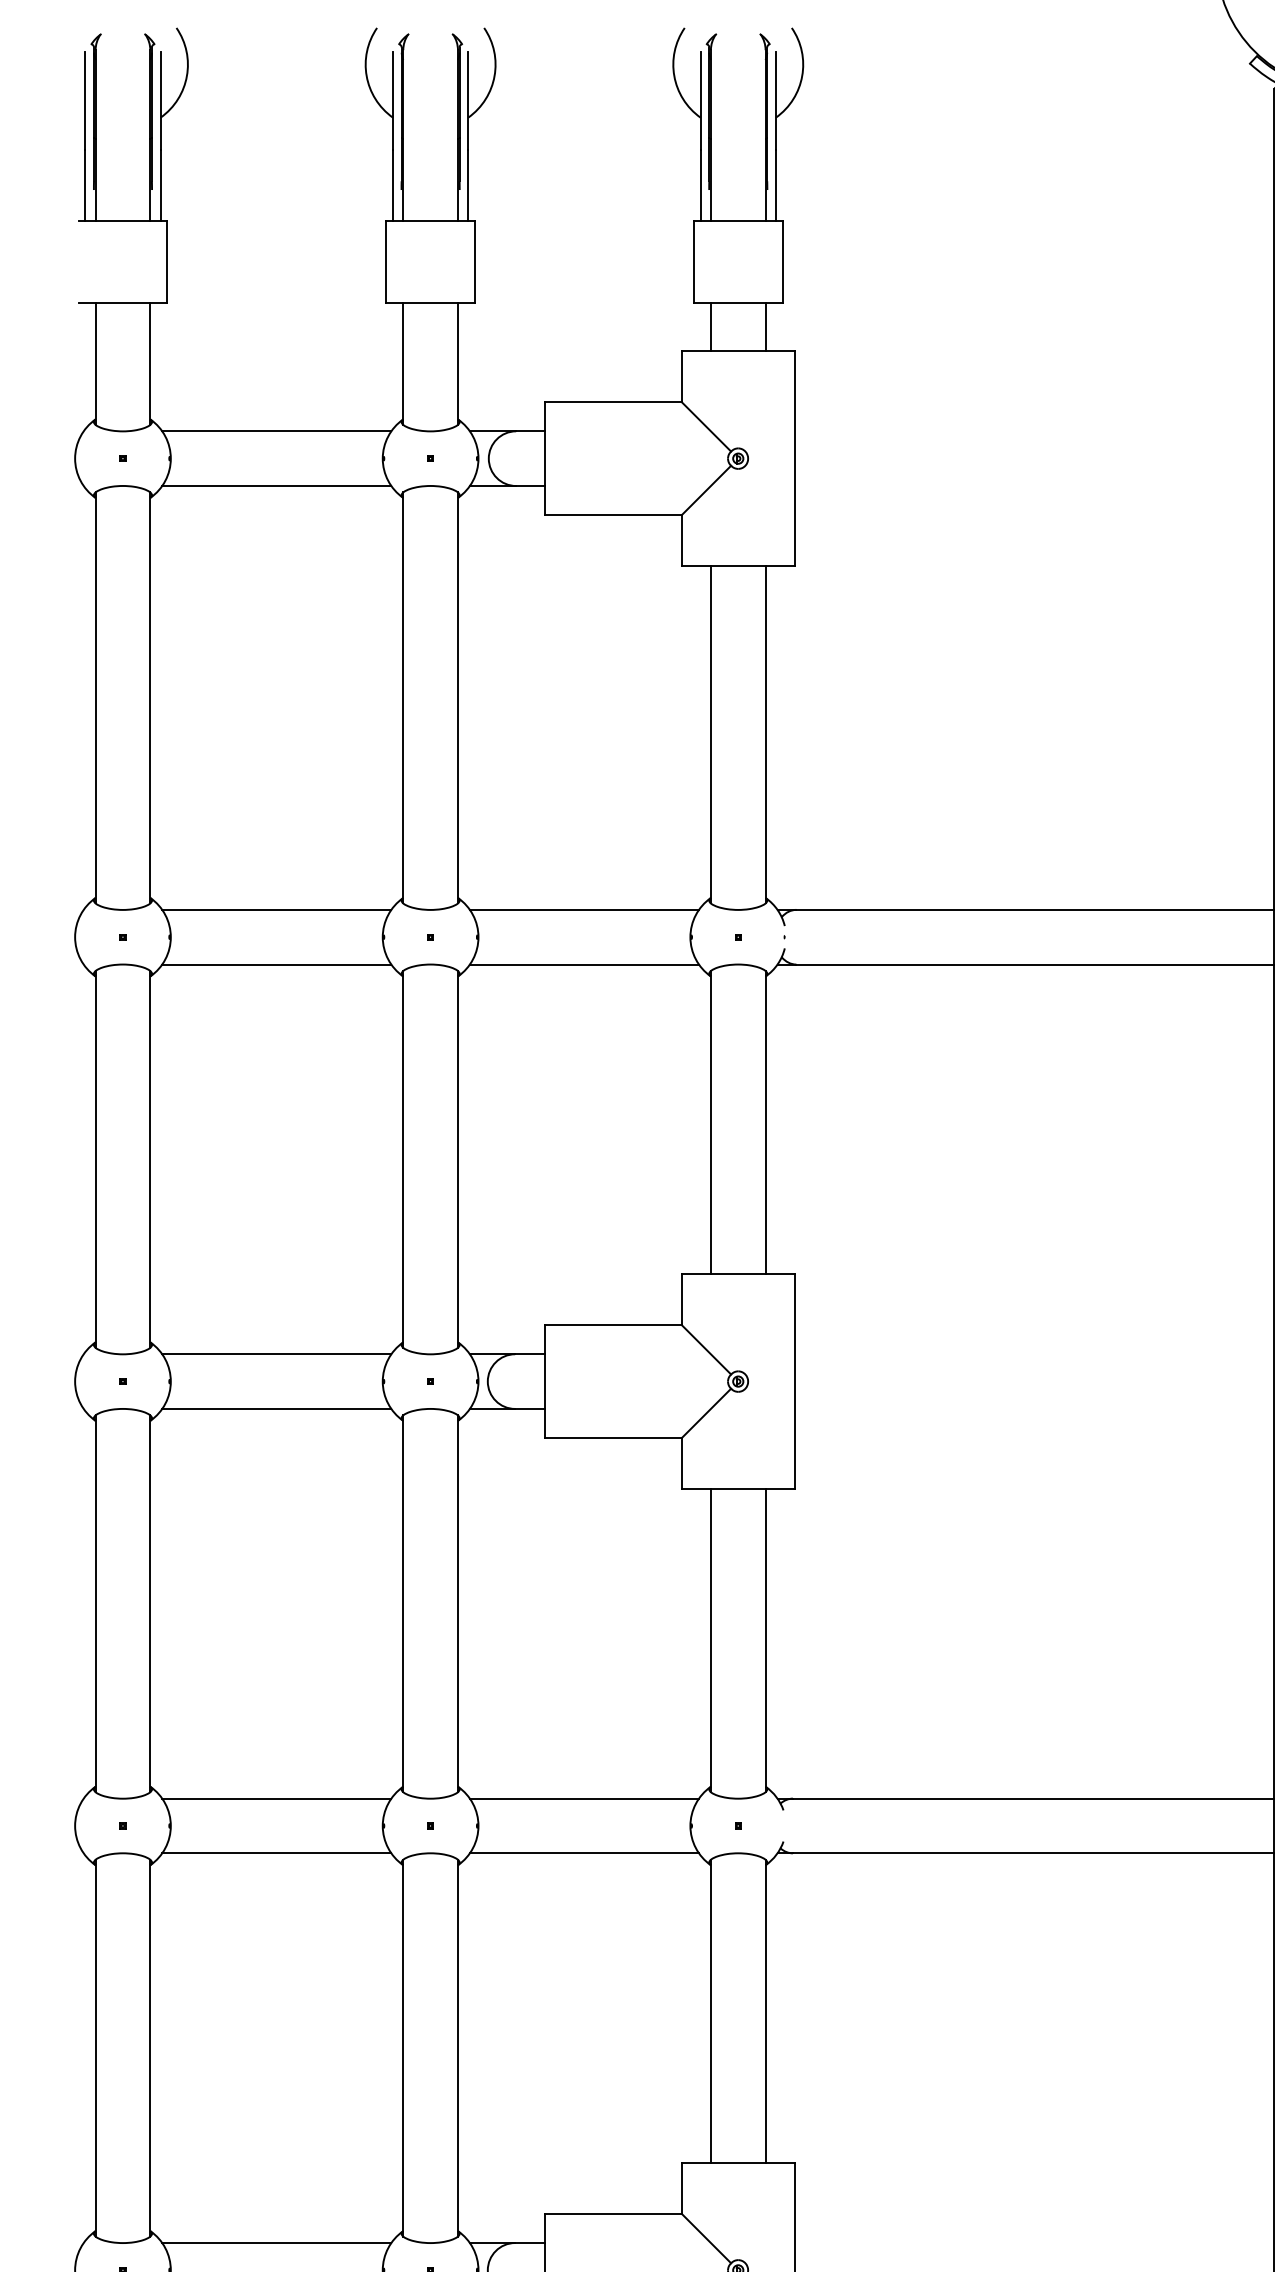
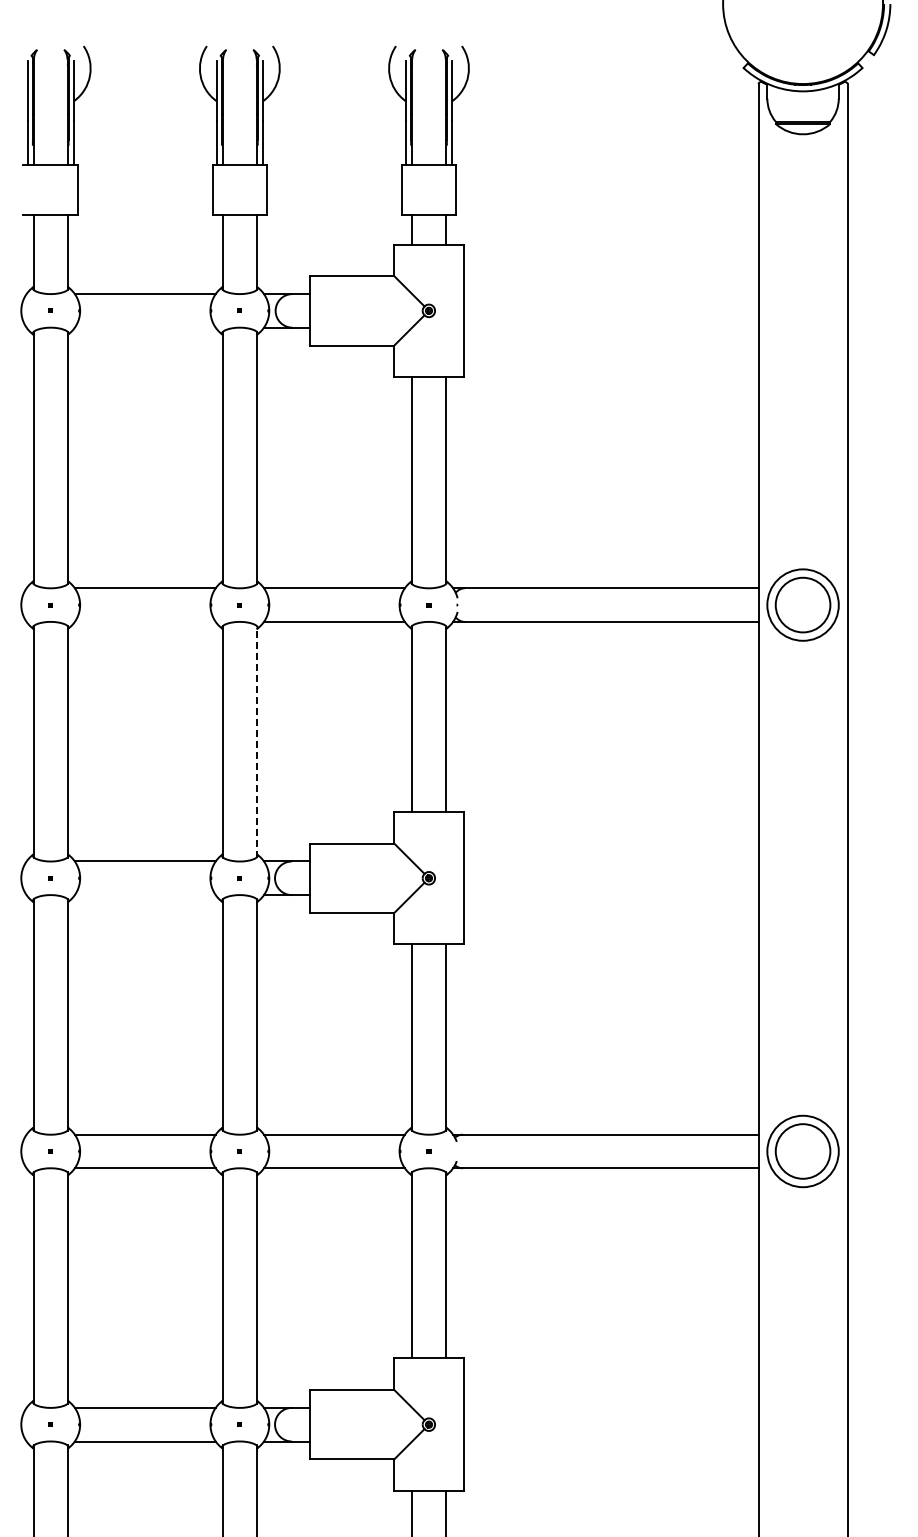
line: (275, 485) -> (144, 327), removed
line: (275, 963) -> (144, 621), removed
line: (457, 1159) -> (256, 741), solid -> dashed
line: (275, 1409) -> (144, 895), removed

